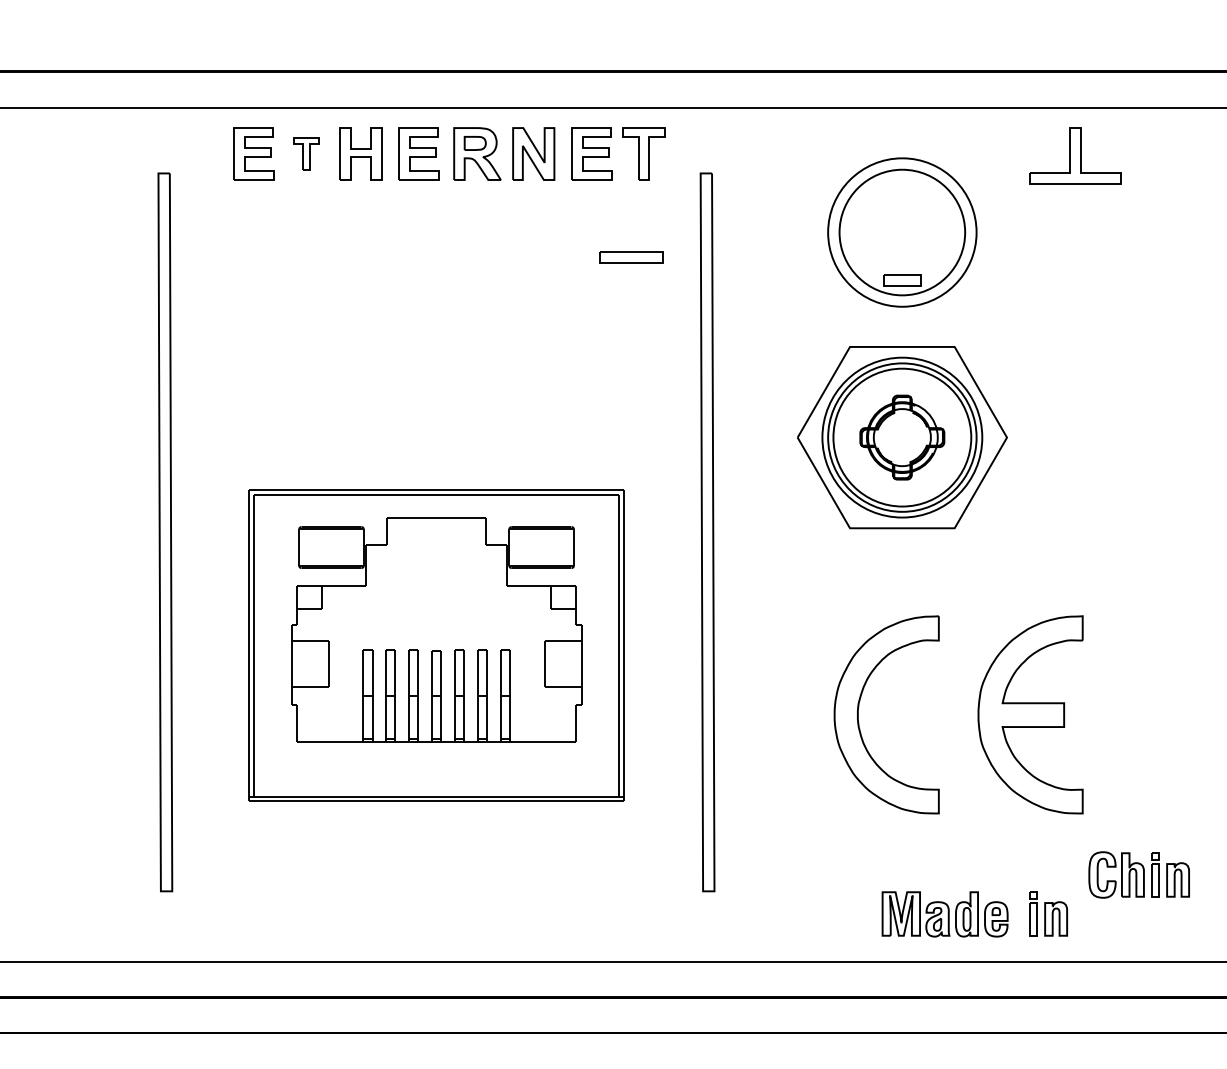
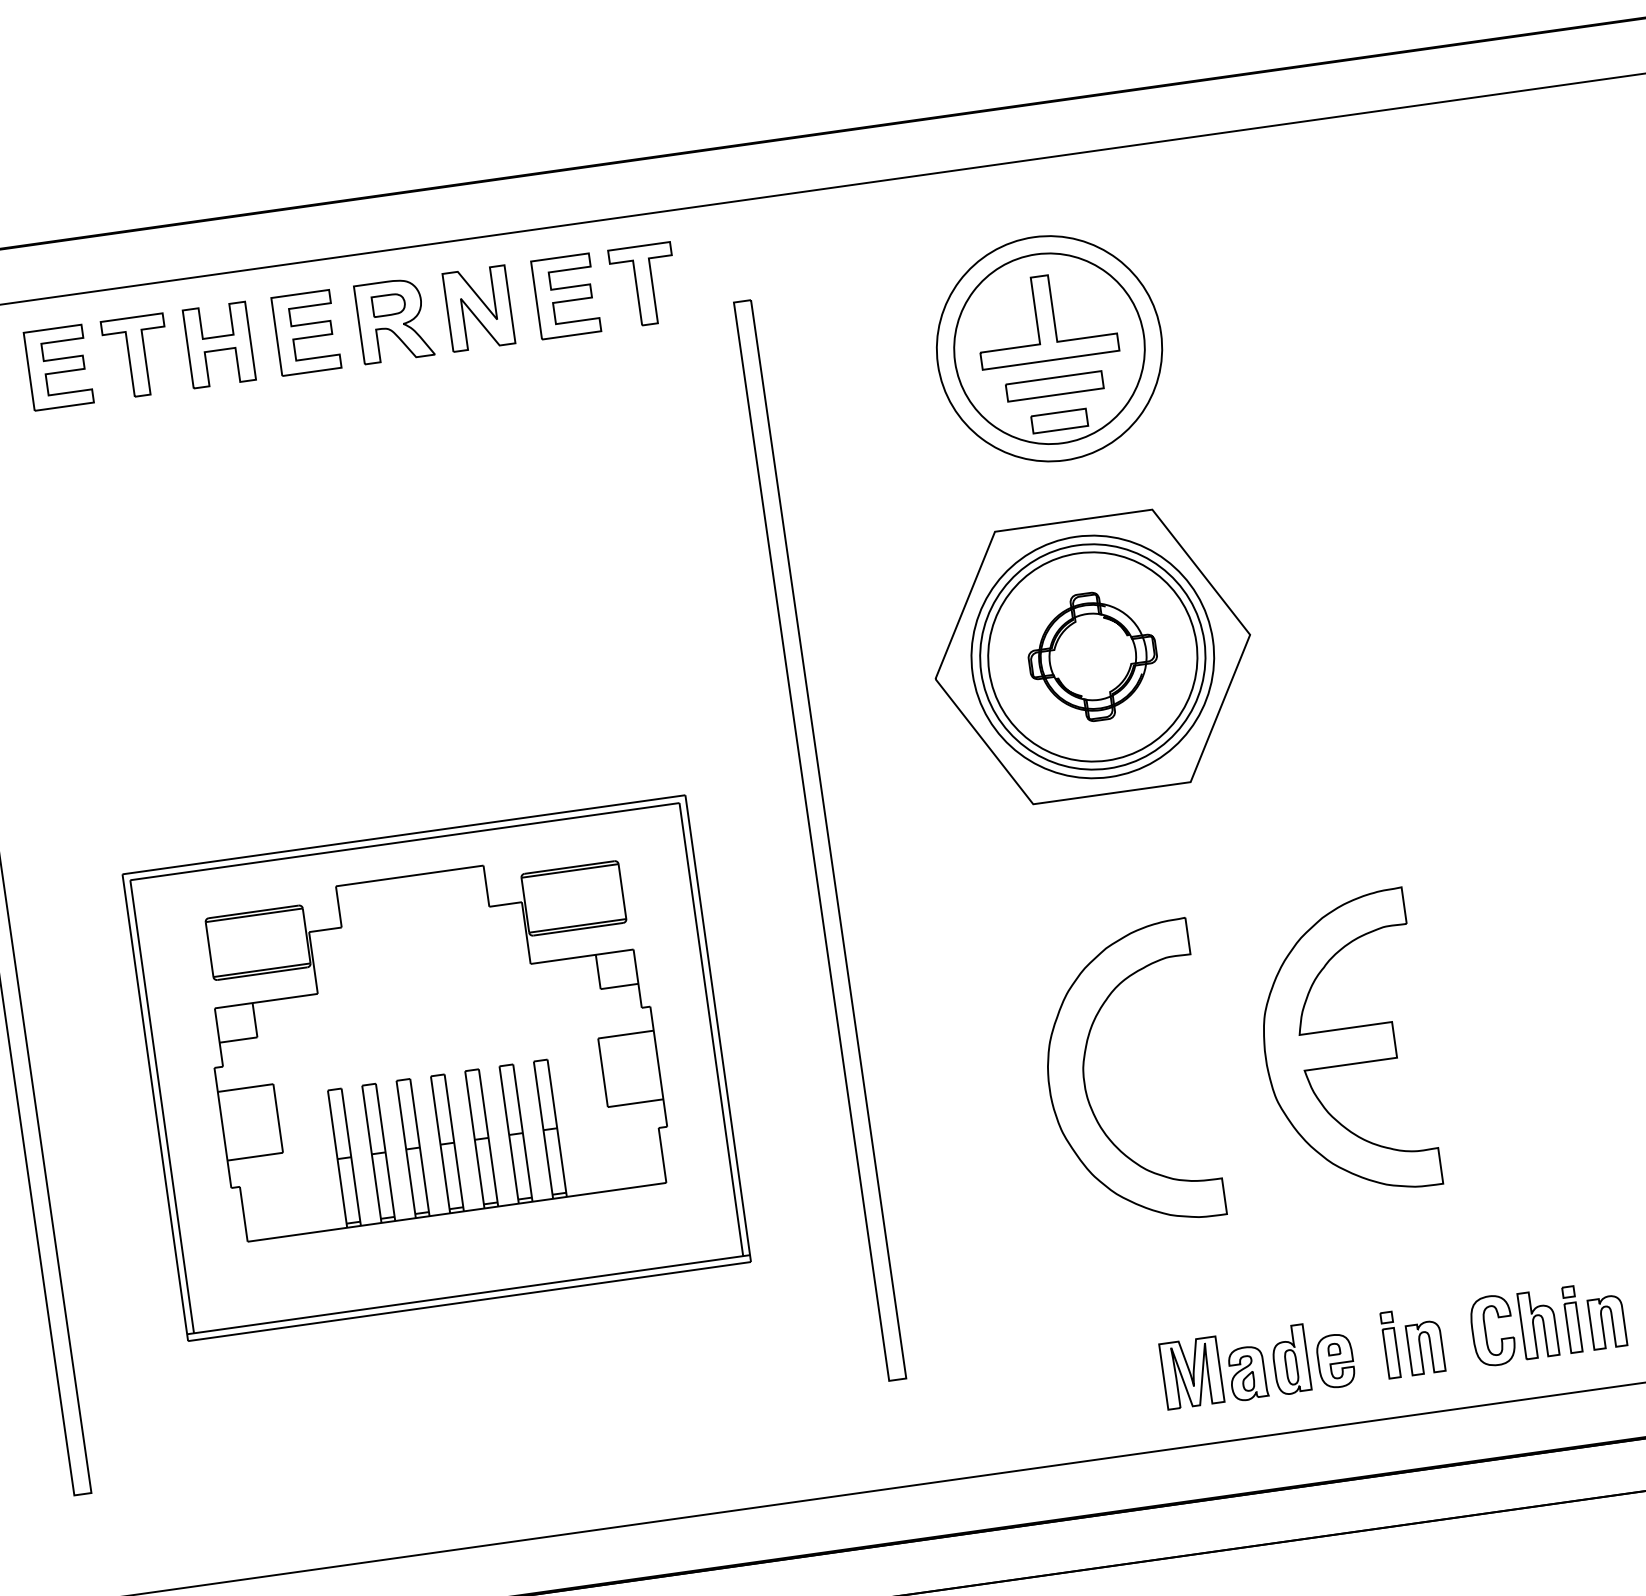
part: (306, 153) -> (137, 355), size x1.67
part: (1075, 155) -> (1045, 317), moved
part: (631, 257) -> (1054, 386), moved
part: (1138, 874) -> (1546, 1322), moved

